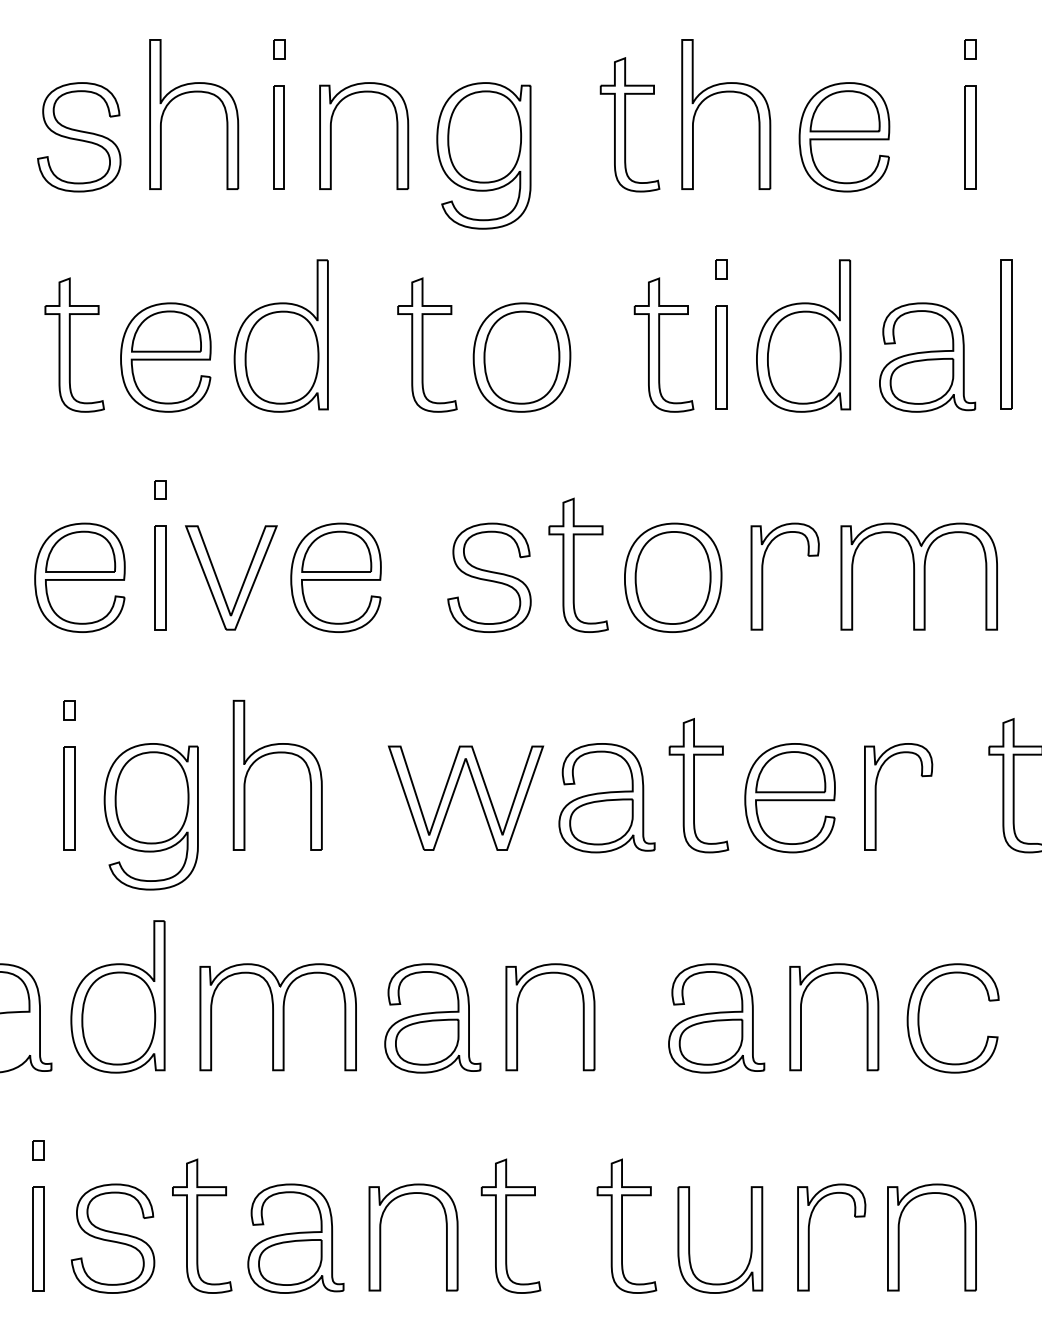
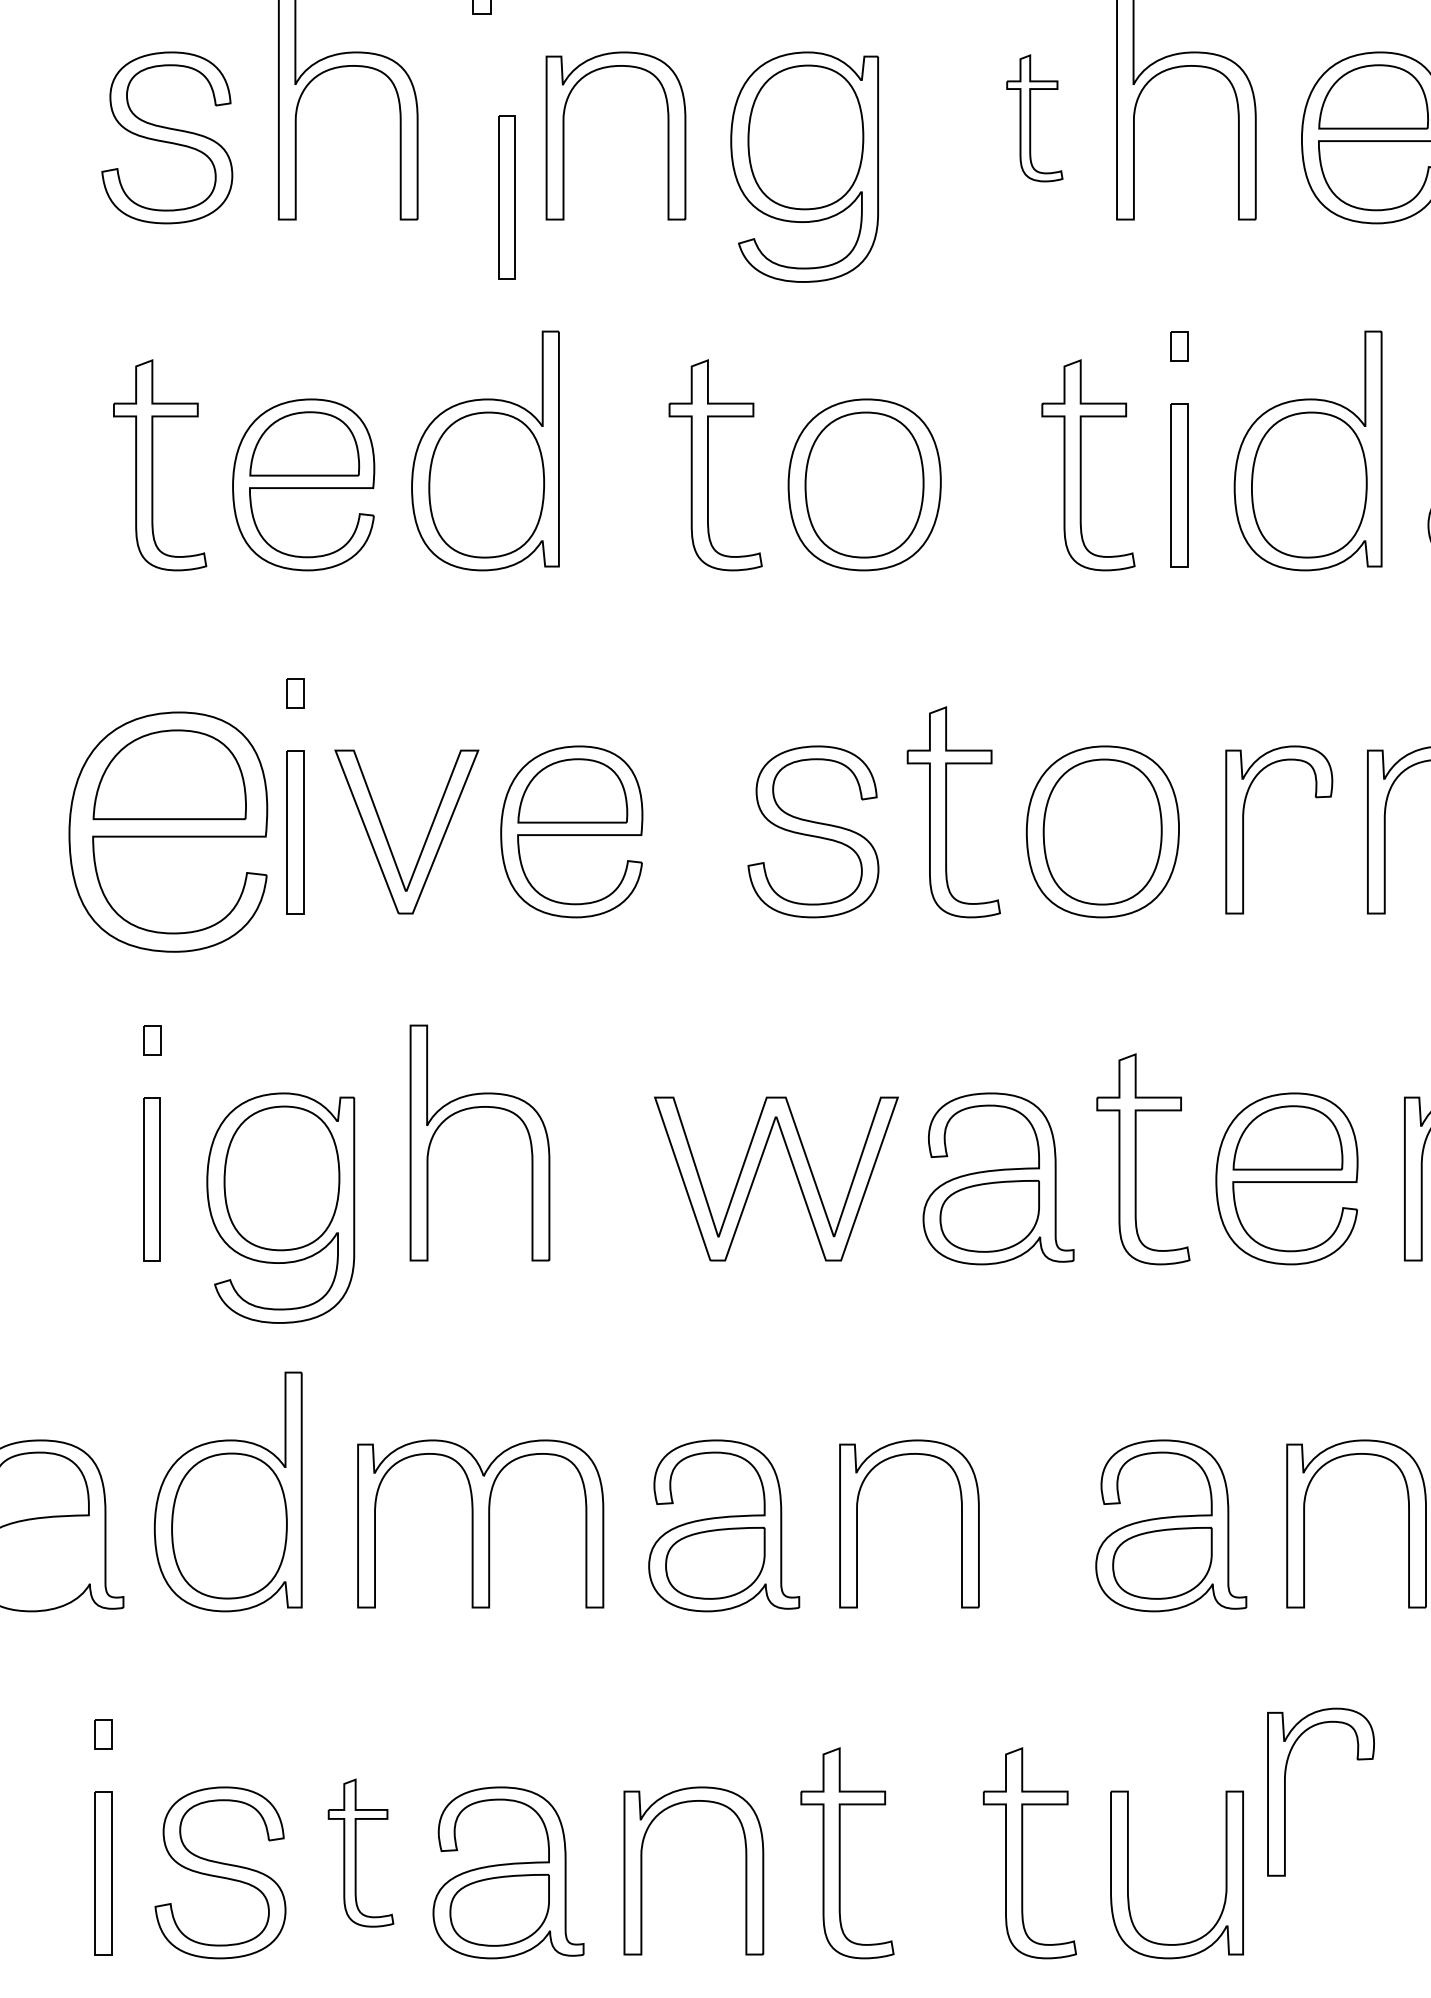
part: (629, 124) -> (1033, 117), size x0.6
part: (278, 137) -> (506, 198), moved
part: (79, 577) -> (167, 831), size x1.4
part: (202, 1225) -> (361, 1852), size x0.7
part: (809, 1237) -> (1286, 1792), moved

